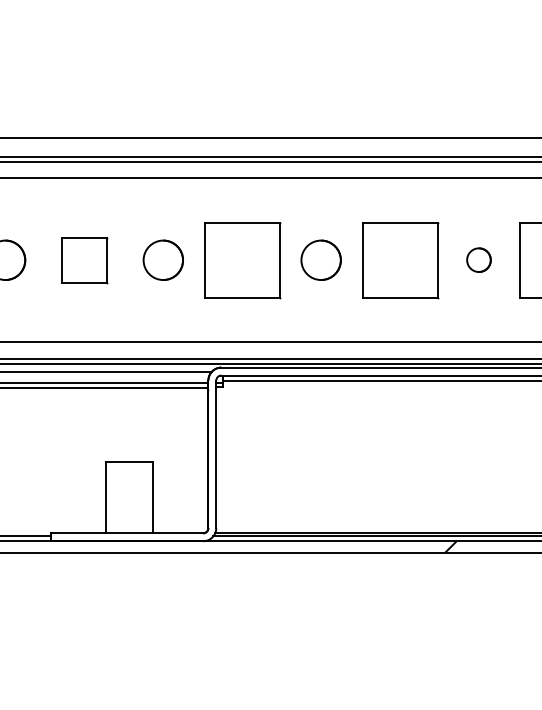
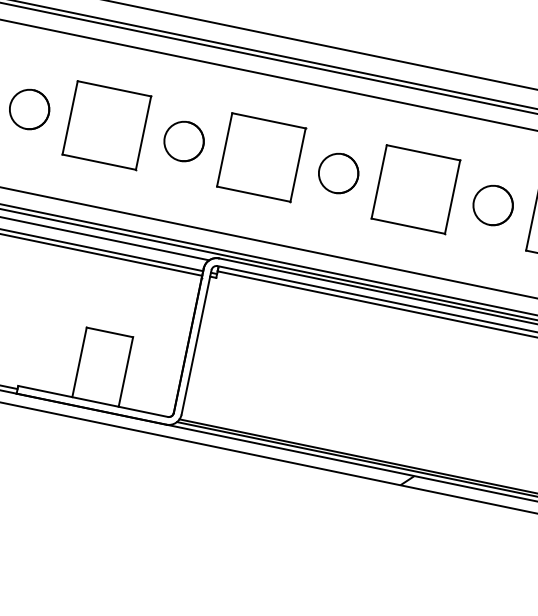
circle: (478, 259) -> (492, 204), size x1.67
part: (84, 260) -> (106, 125), size x1.67

